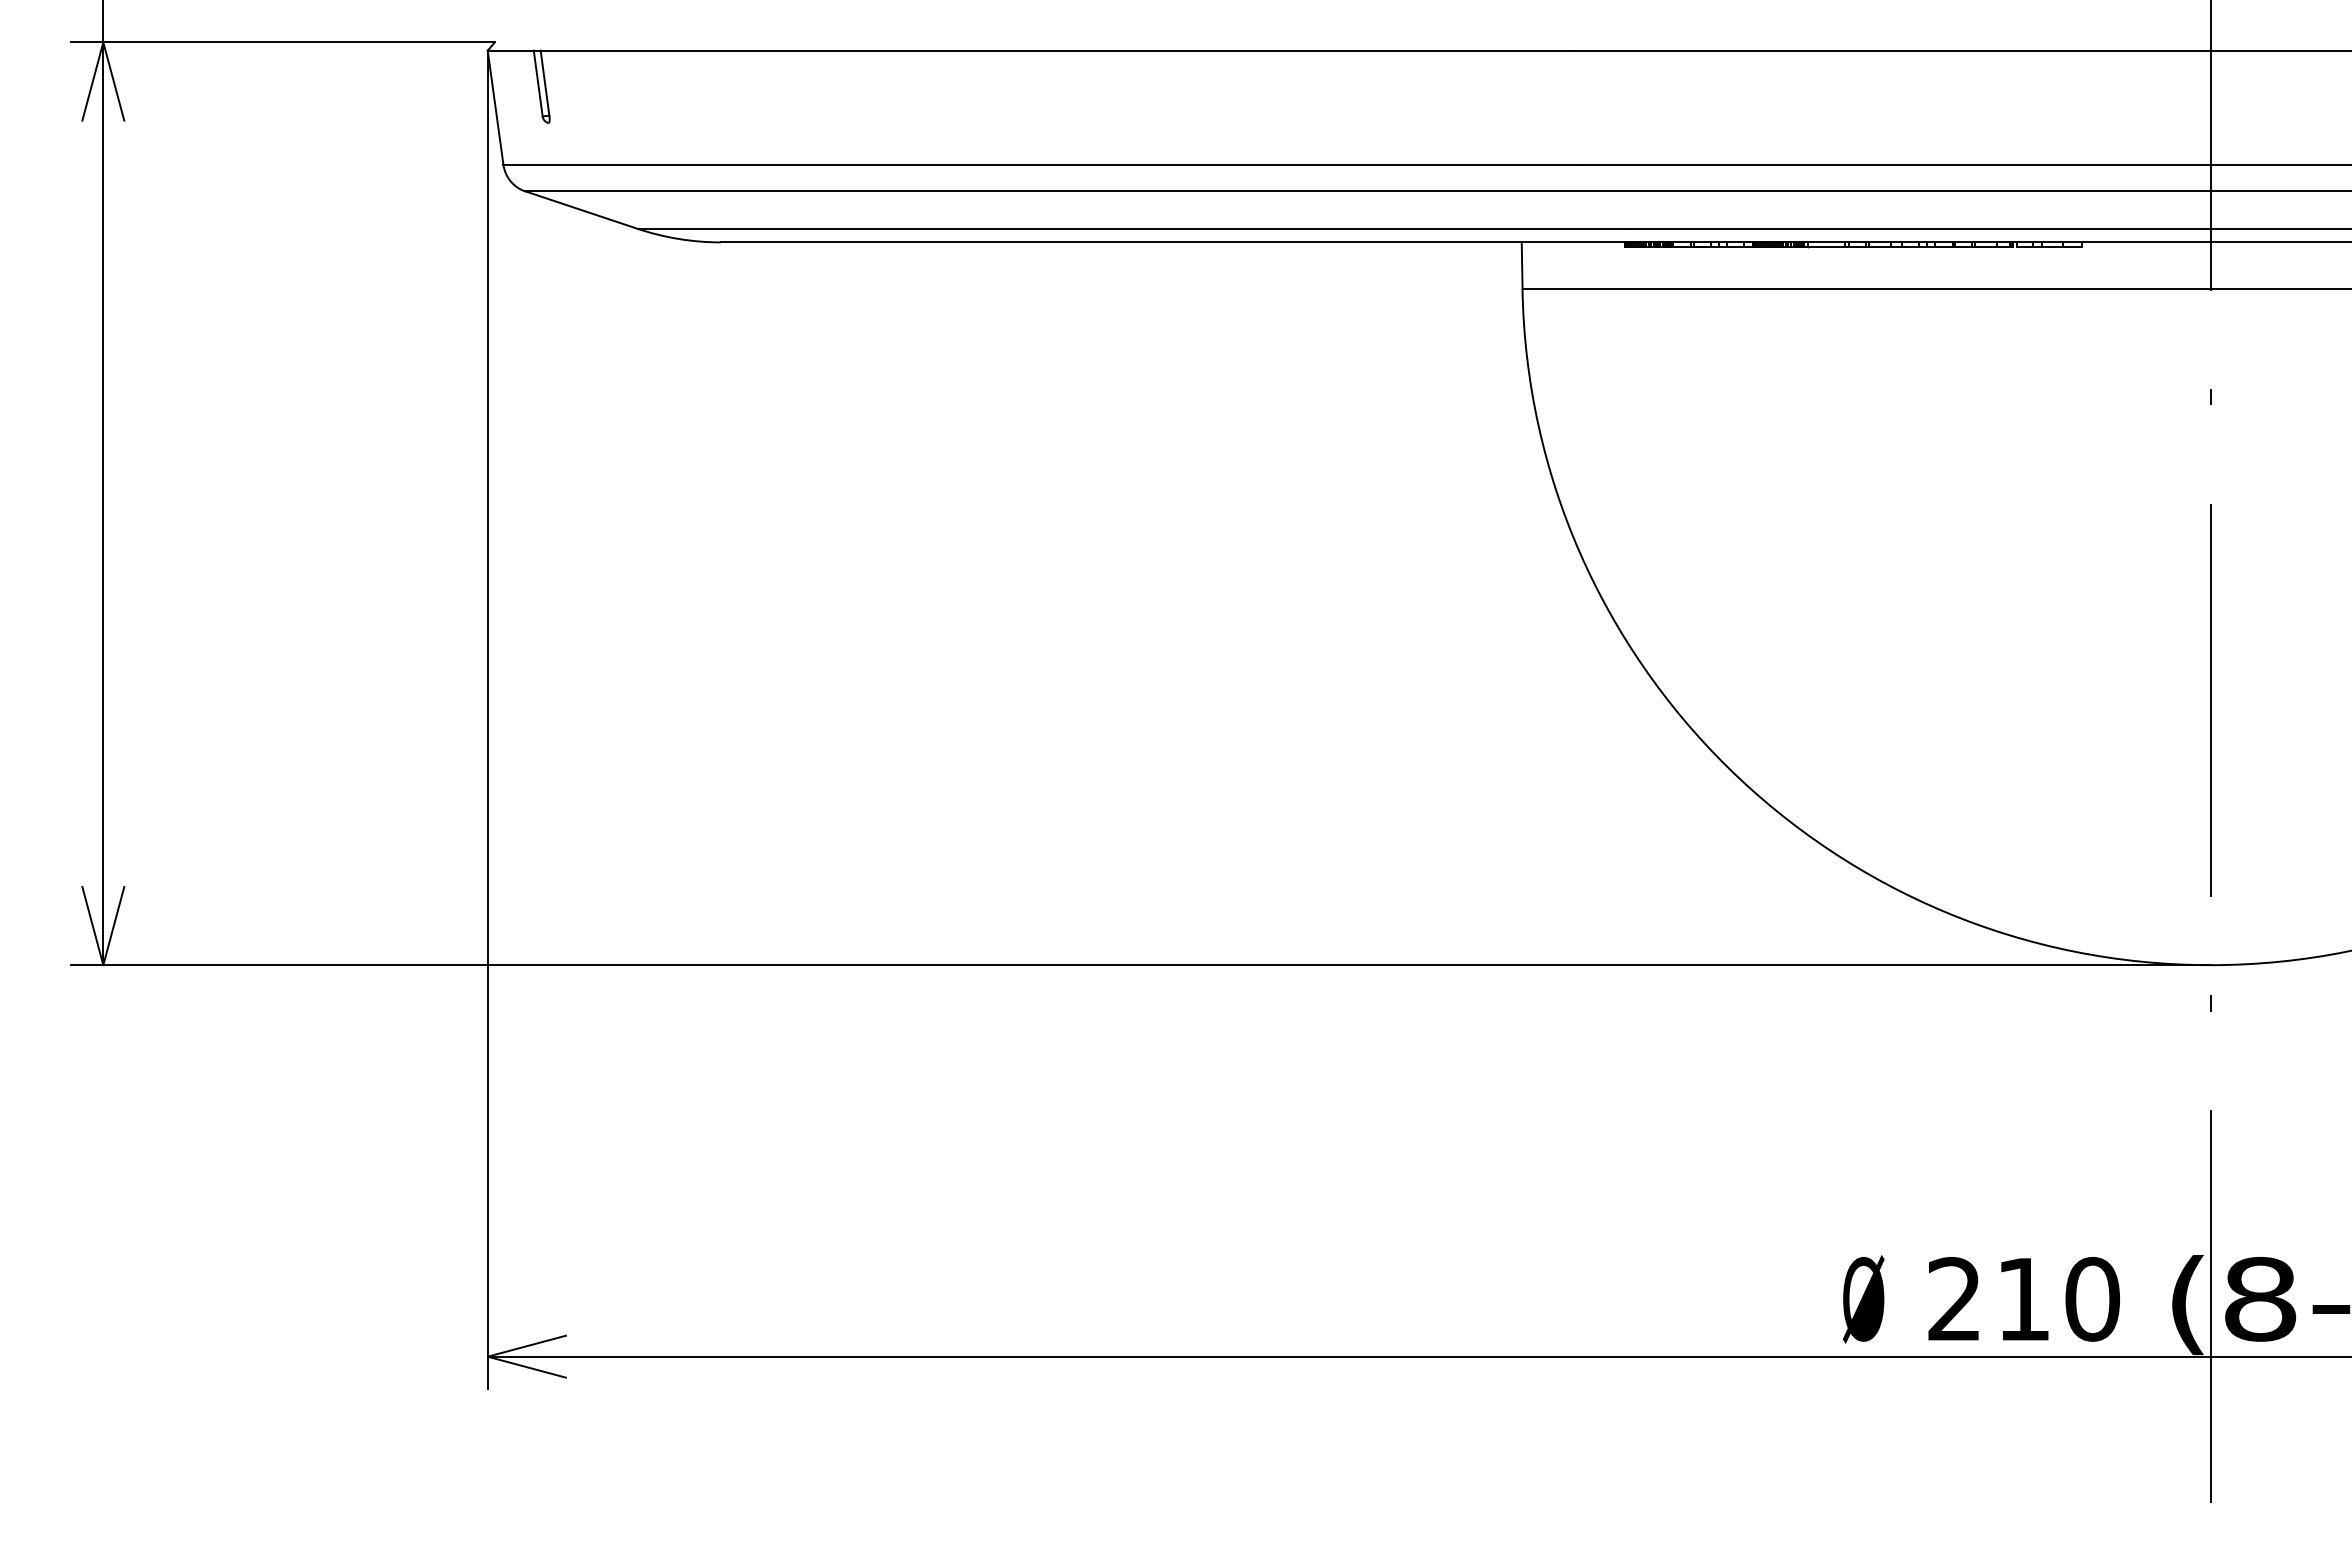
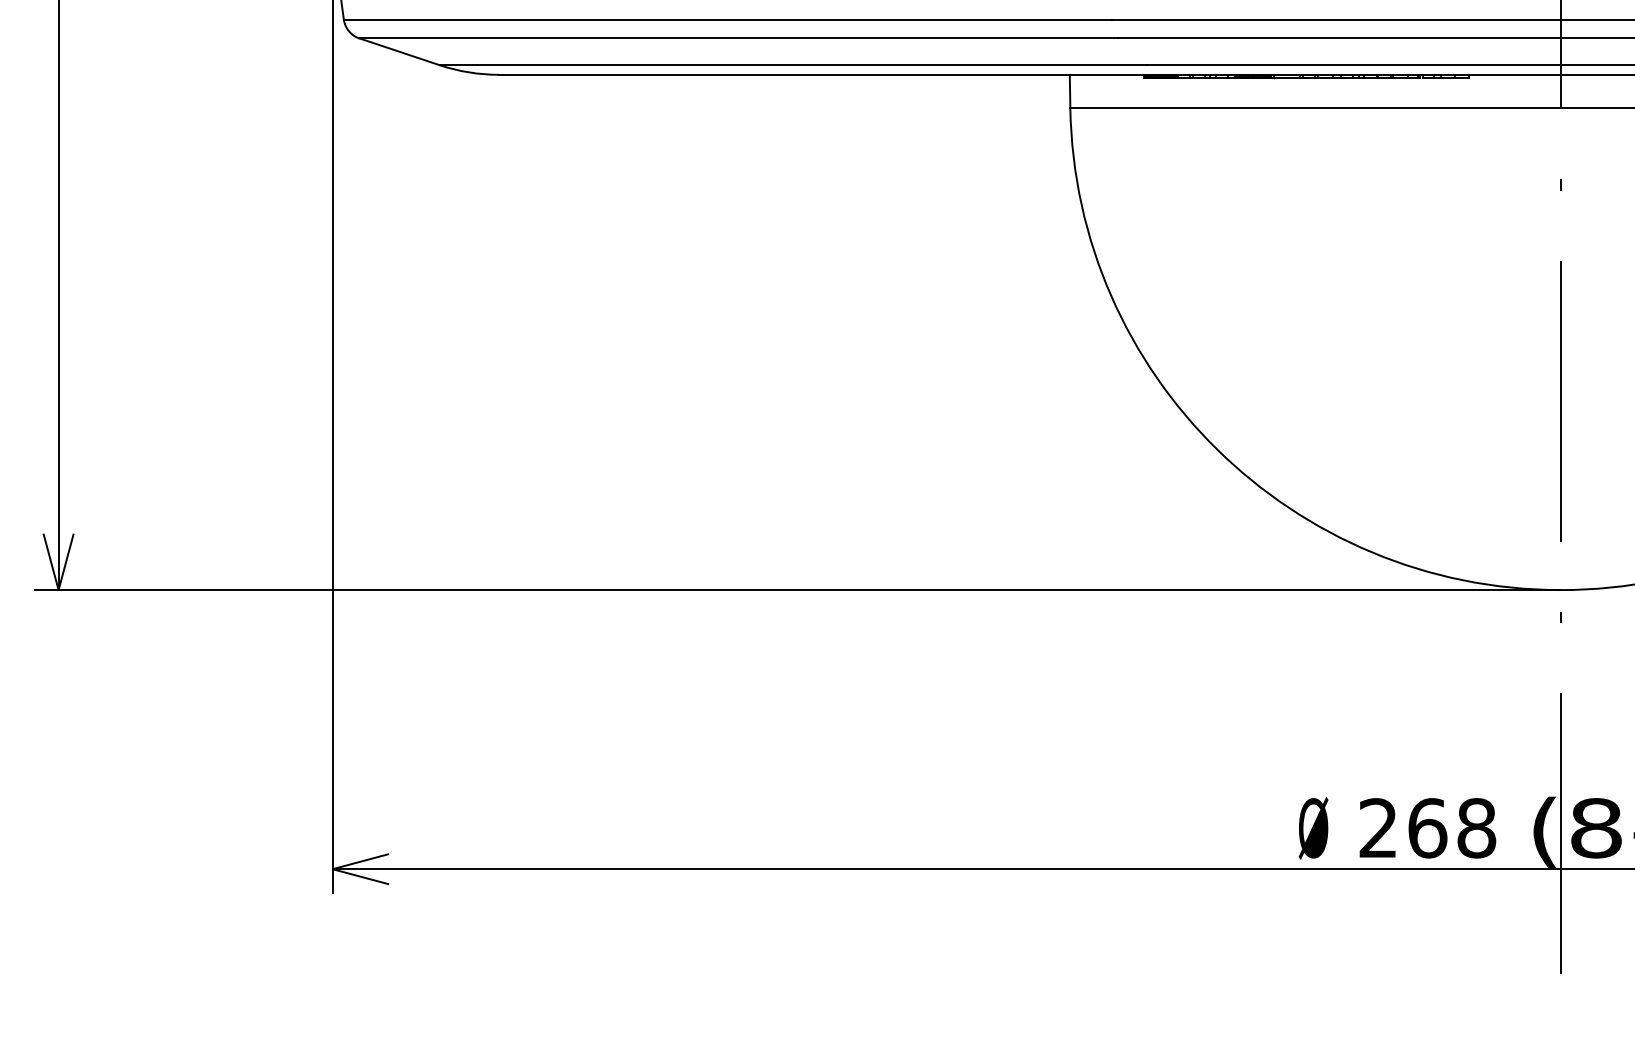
text: (2058, 1298) -> (1452, 827), 210 -> 268

